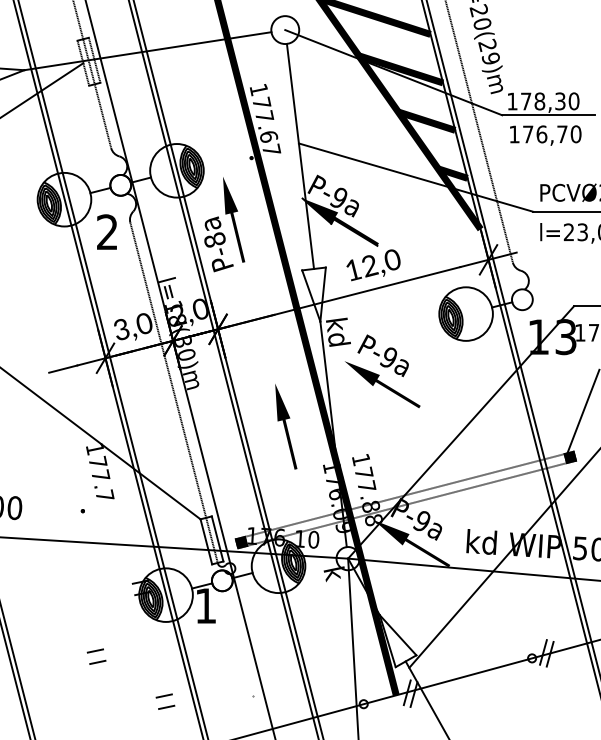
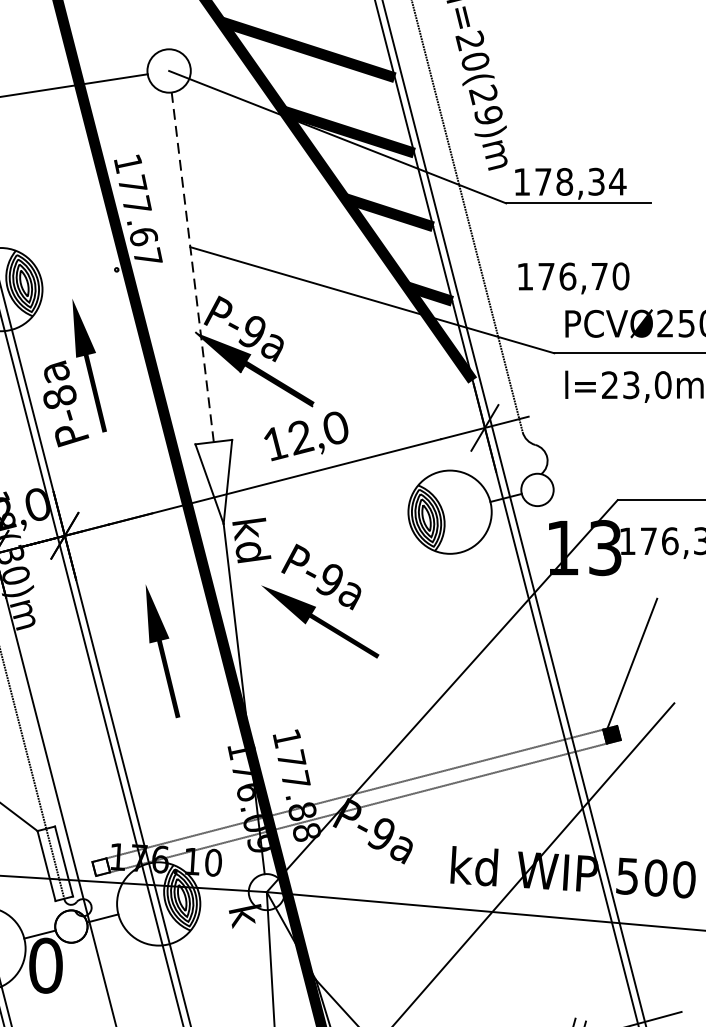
text: (573, 101) -> (616, 181), 178,30 -> 178,34
text: (545, 135) -> (573, 278), moved
line: (300, 155) -> (192, 265), solid -> dashed
part: (286, 426) -> (163, 651), moved
fill: (241, 542) -> (101, 867), removed
fill: (411, 543) -> (365, 868), removed
text: (205, 606) -> (45, 966), 1 -> 0

